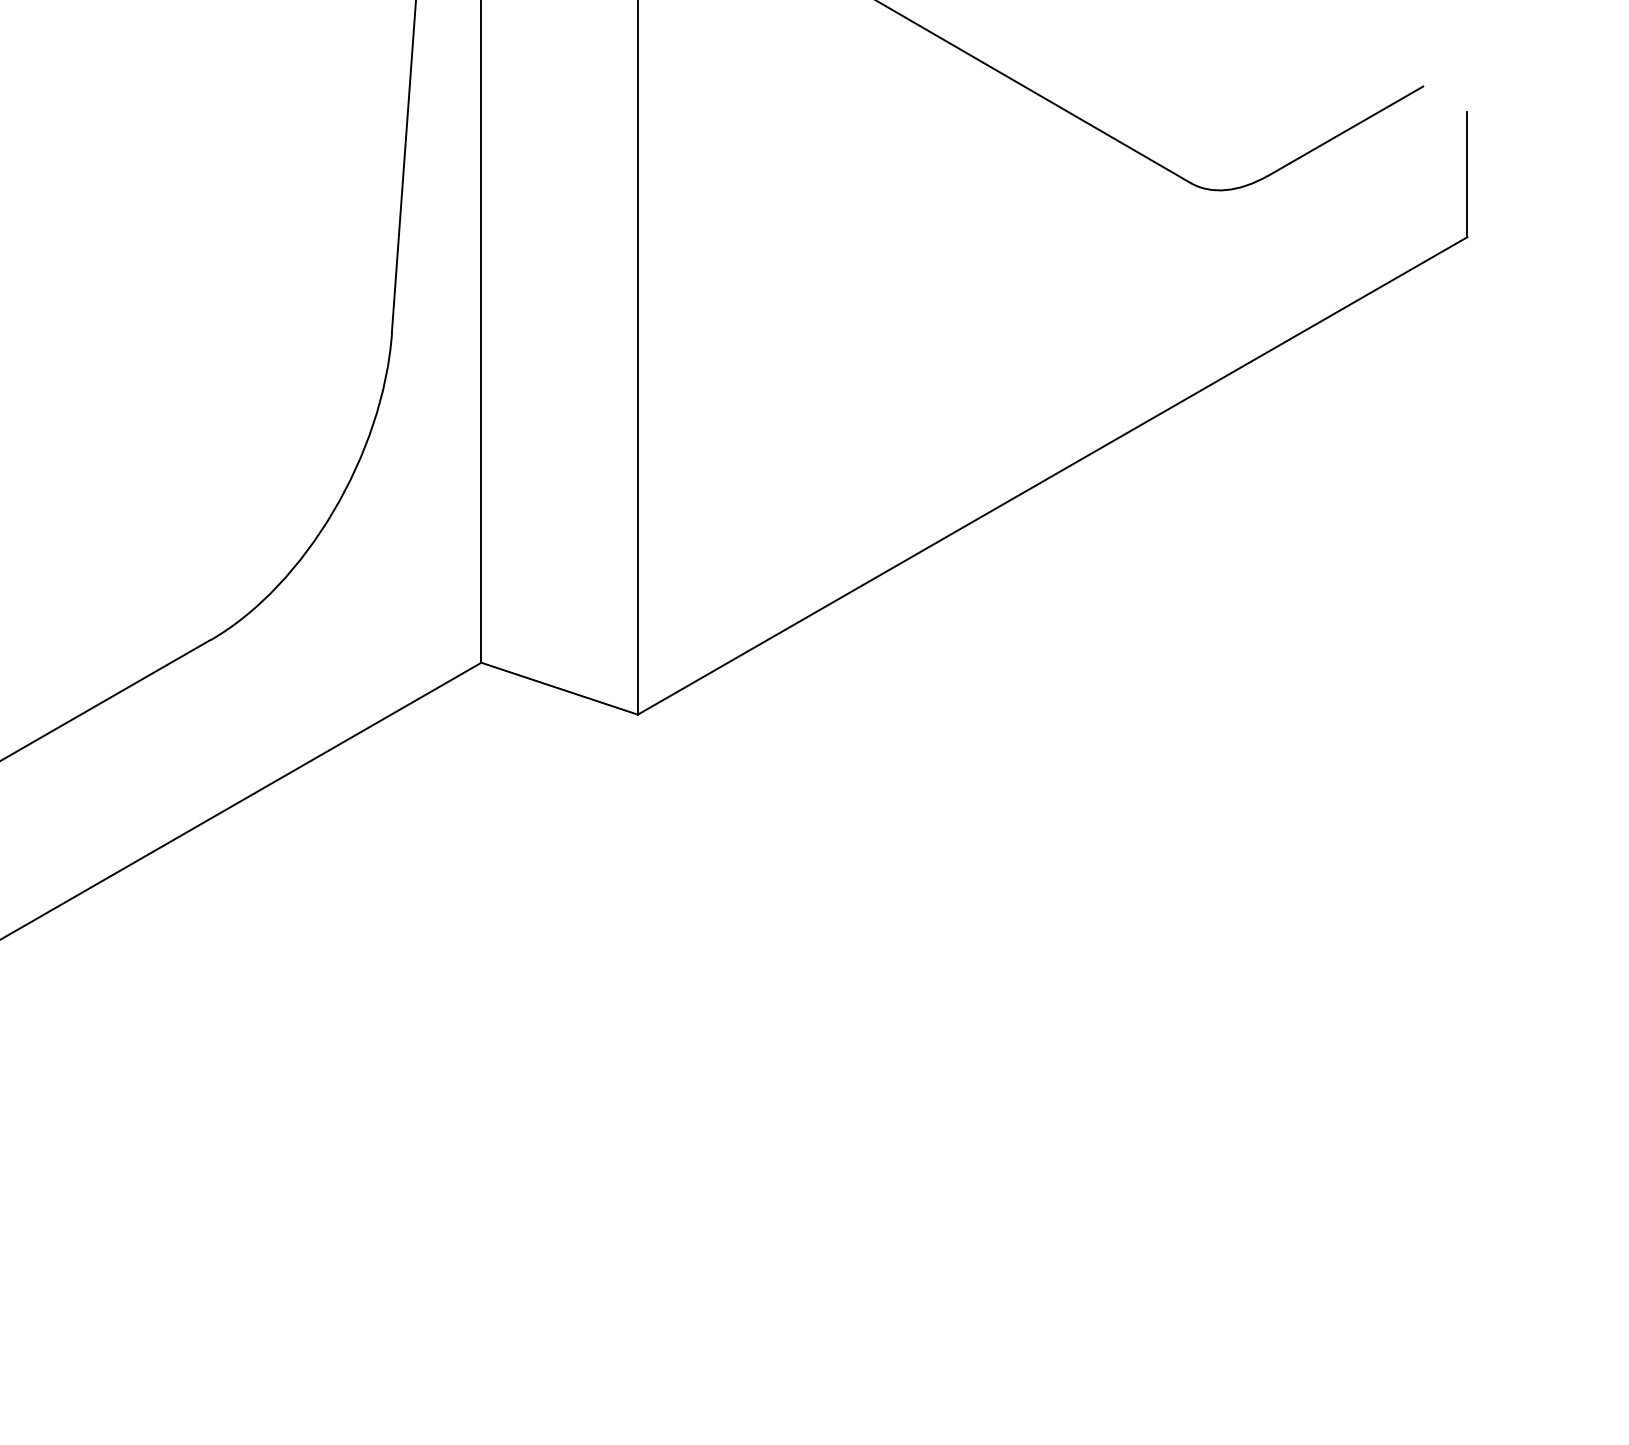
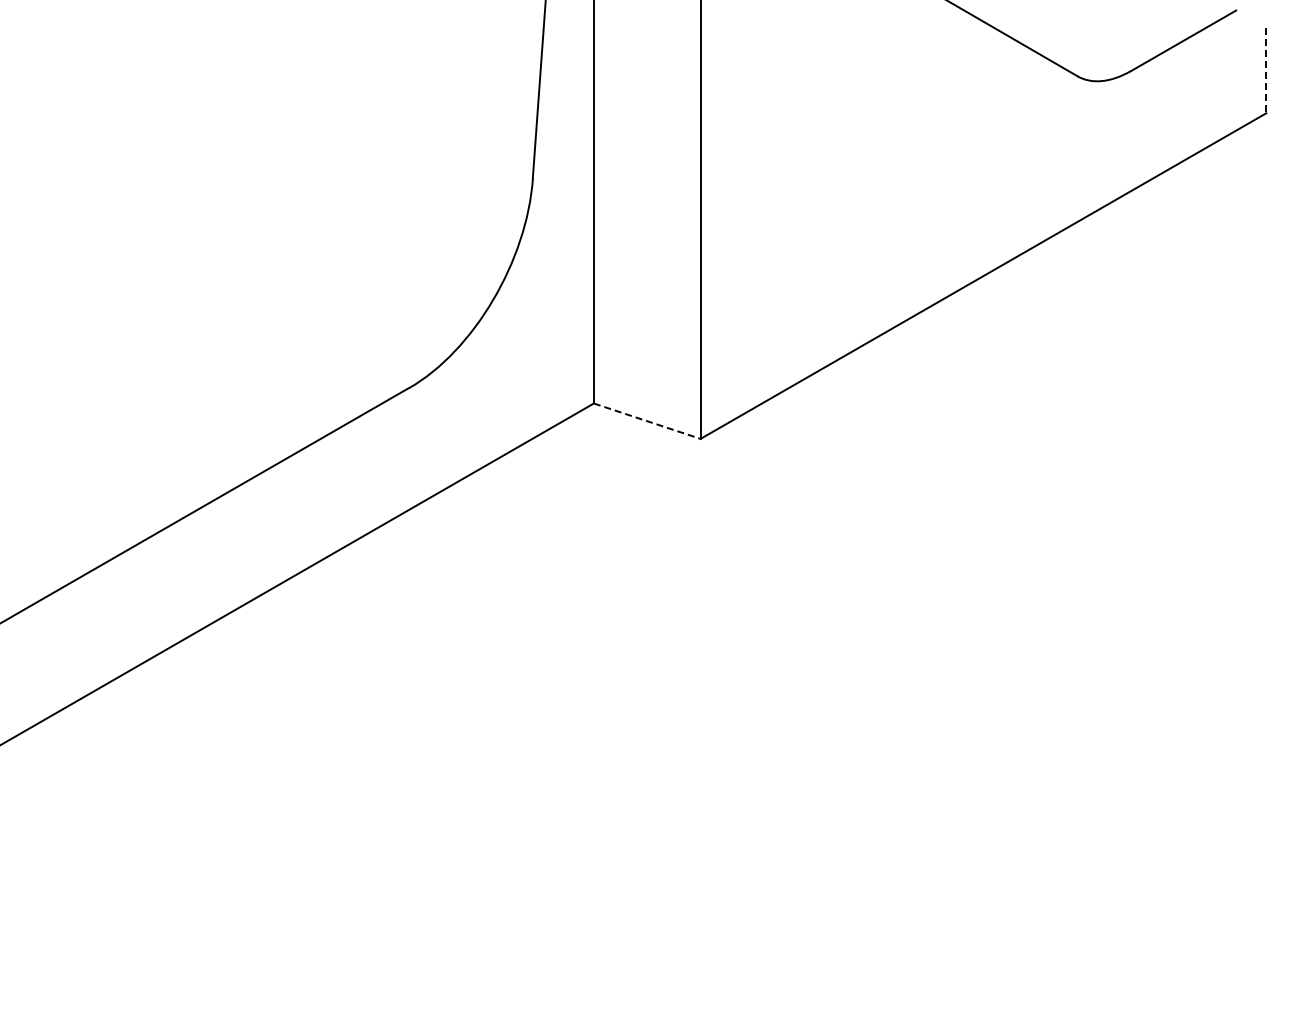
line: (1467, 174) -> (1266, 70), solid -> dashed
line: (560, 689) -> (647, 421), solid -> dashed

